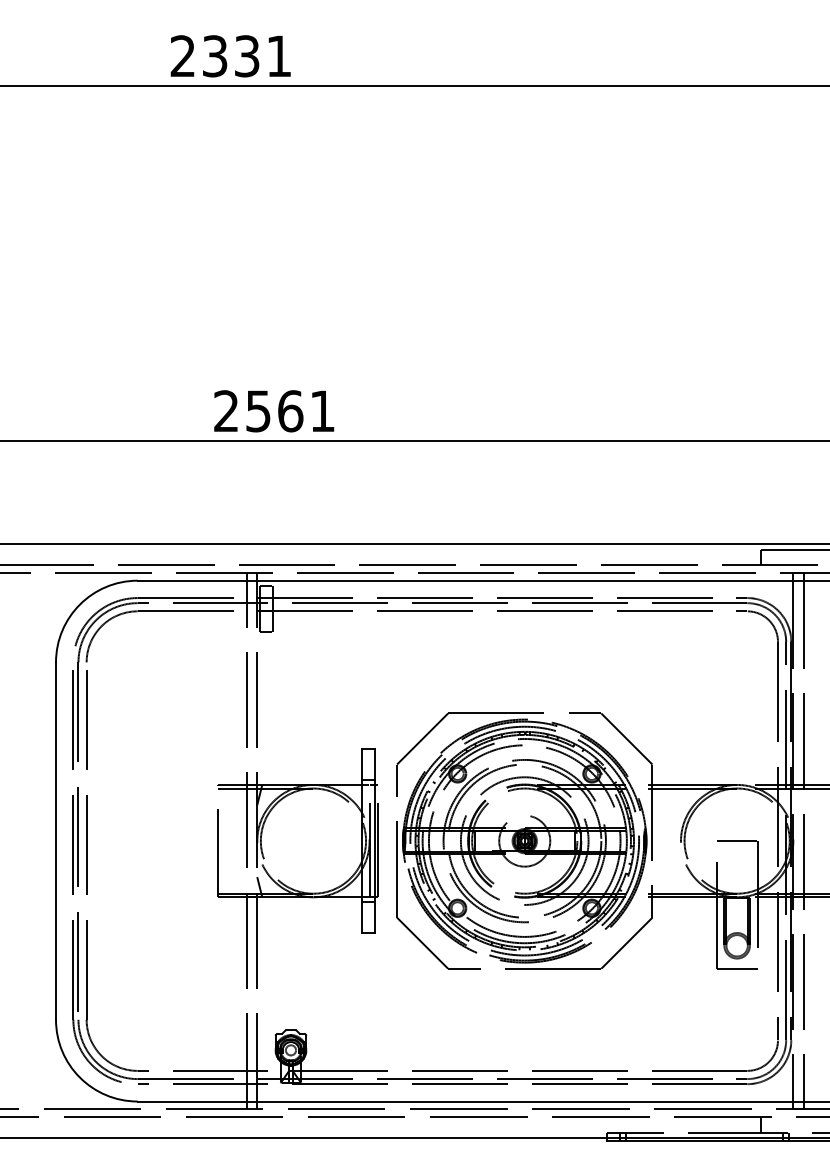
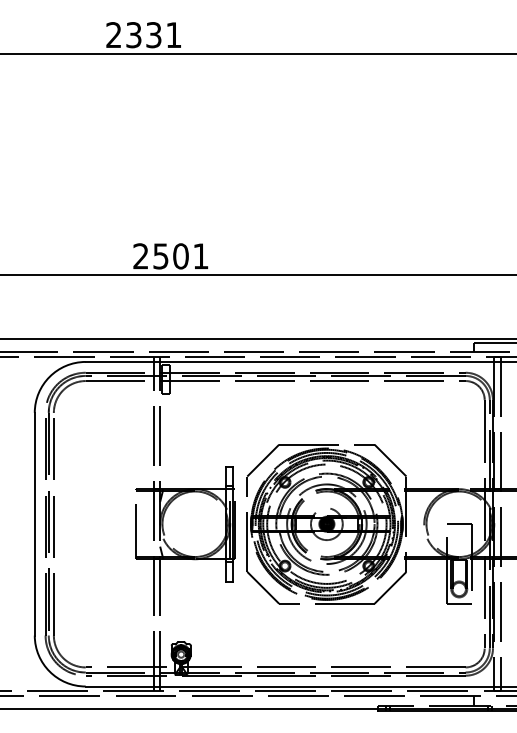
text: (289, 411) -> (180, 256), 2561 -> 2501

